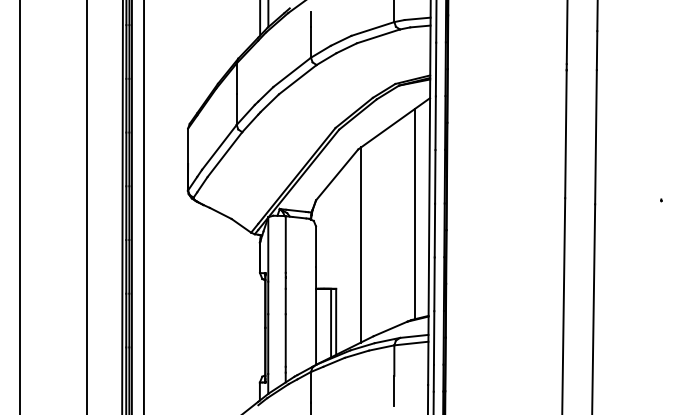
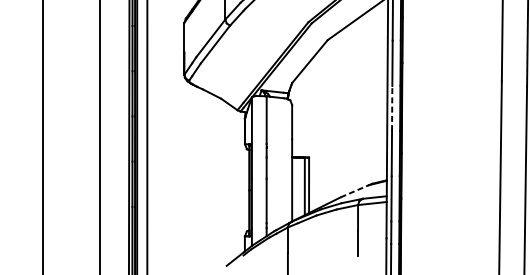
line: (414, 214) -> (375, 94), removed
line: (434, 230) -> (391, 108), solid -> dashed
line: (361, 244) -> (330, 120), removed
line: (390, 328) -> (354, 190), solid -> dashed

